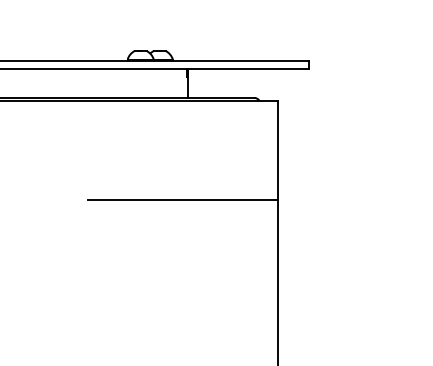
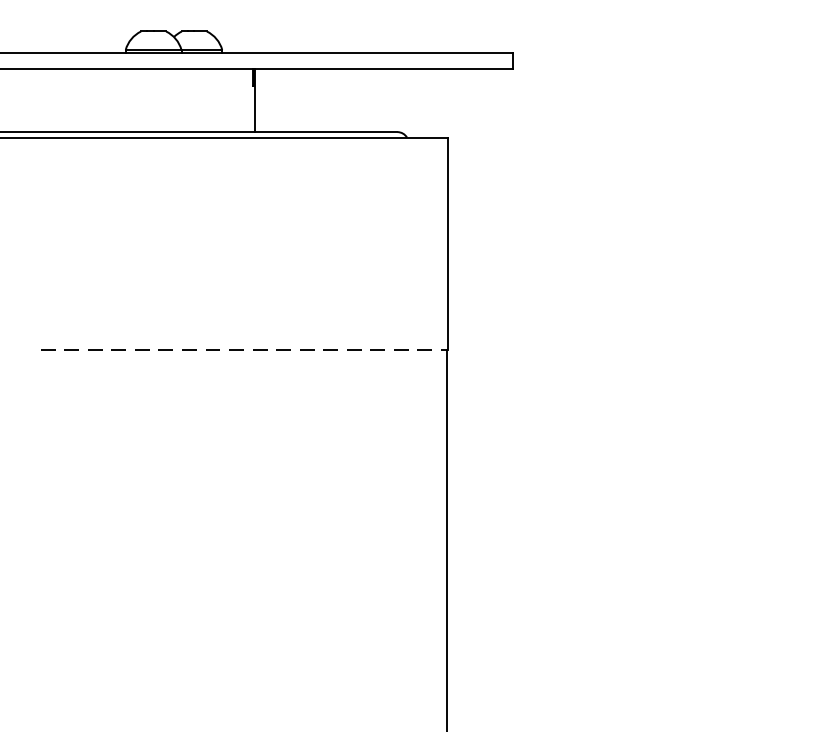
line: (183, 199) -> (245, 348), solid -> dashed

